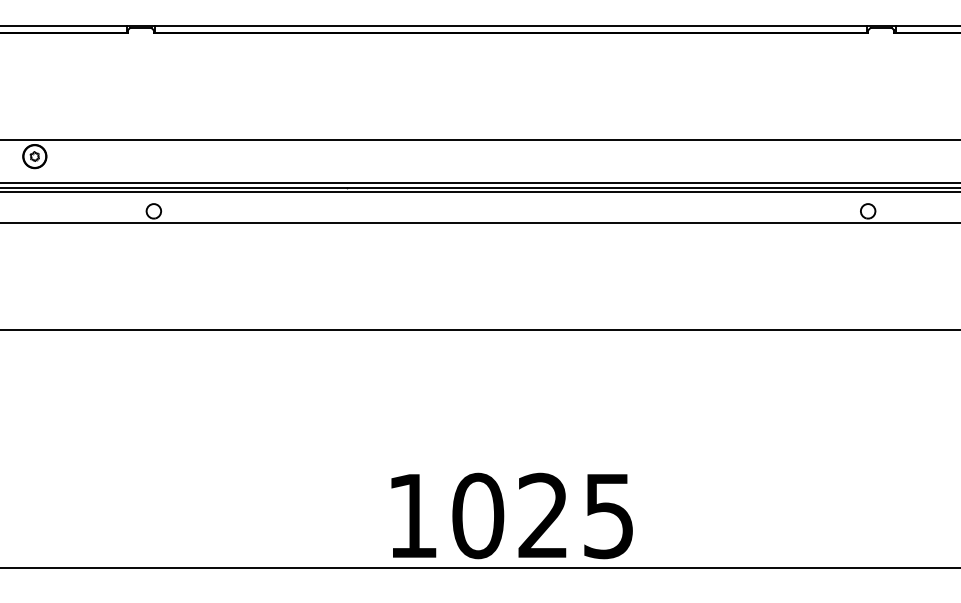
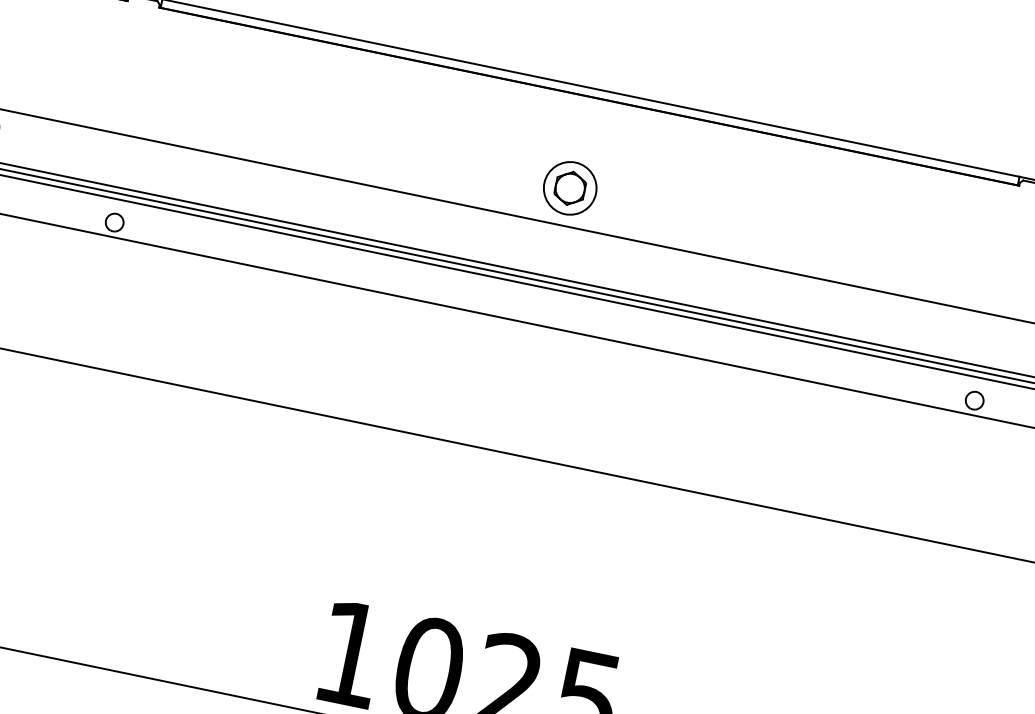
part: (510, 108) -> (569, 187), added

